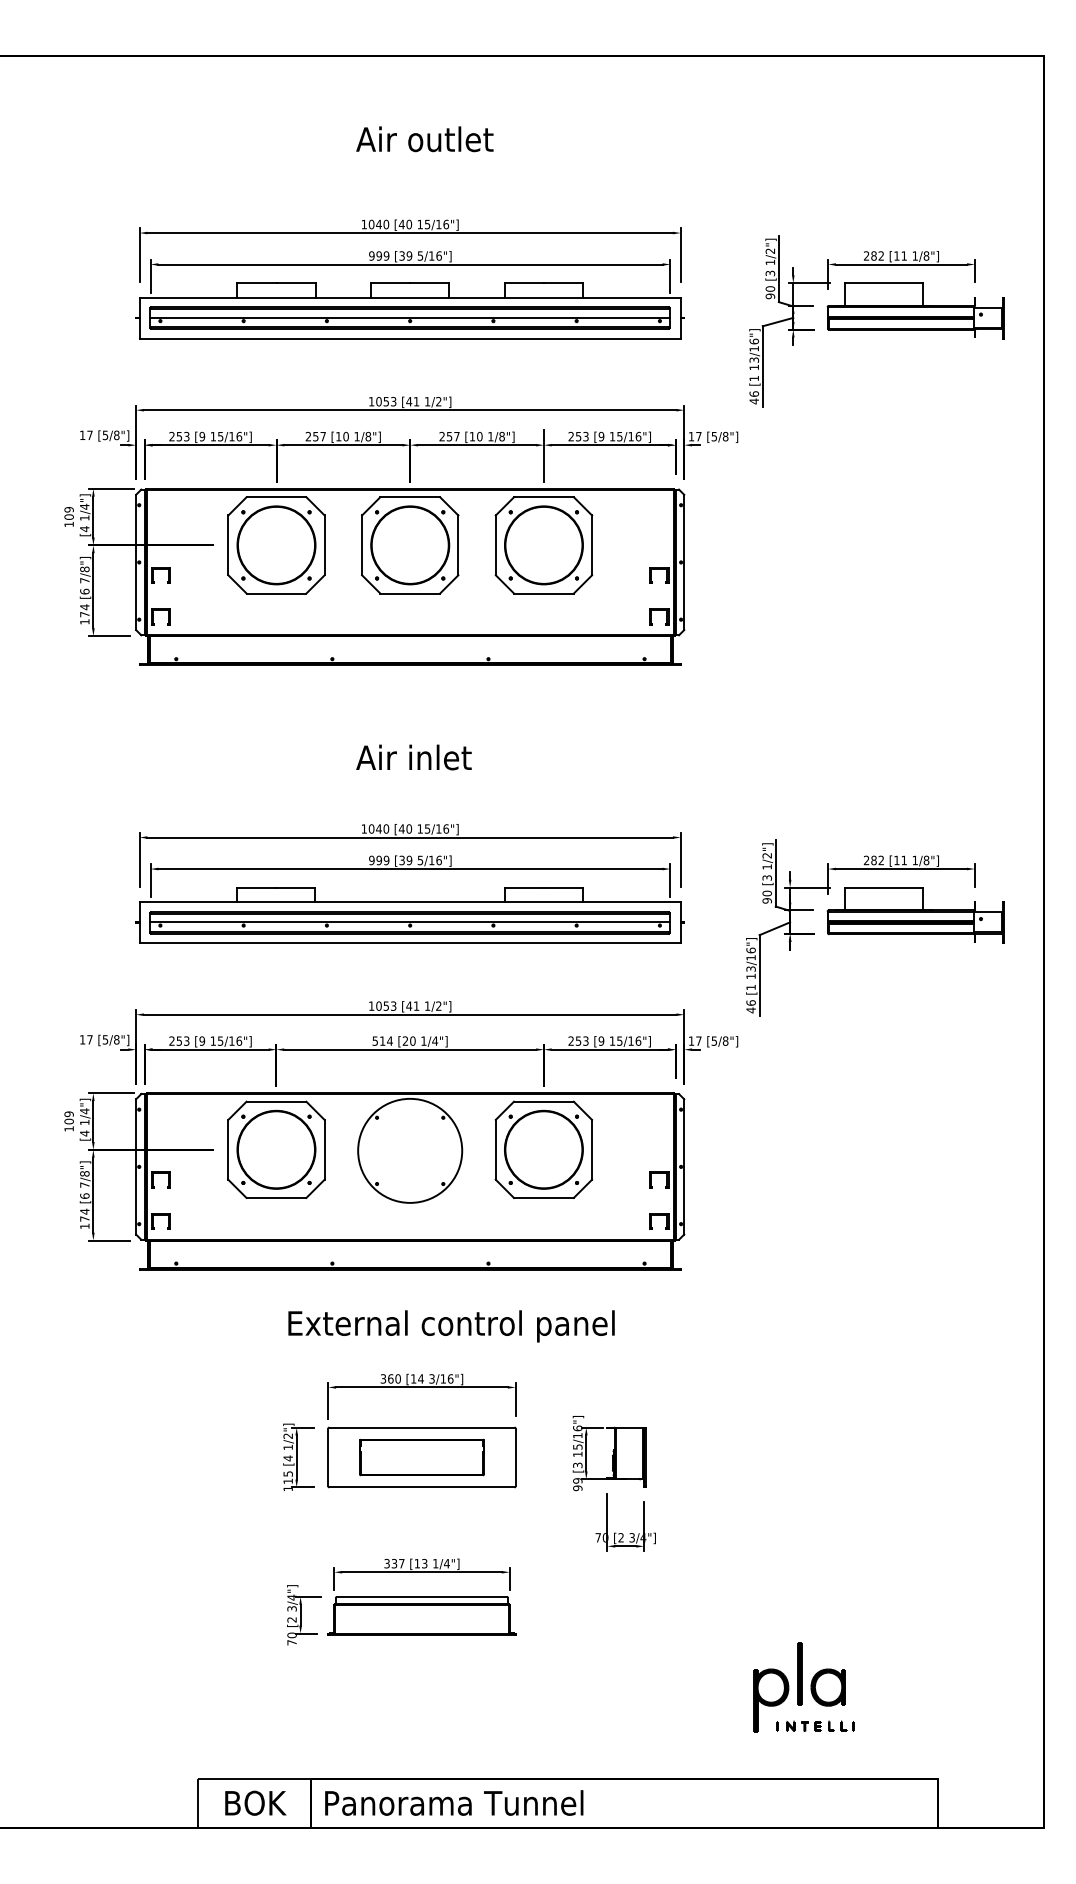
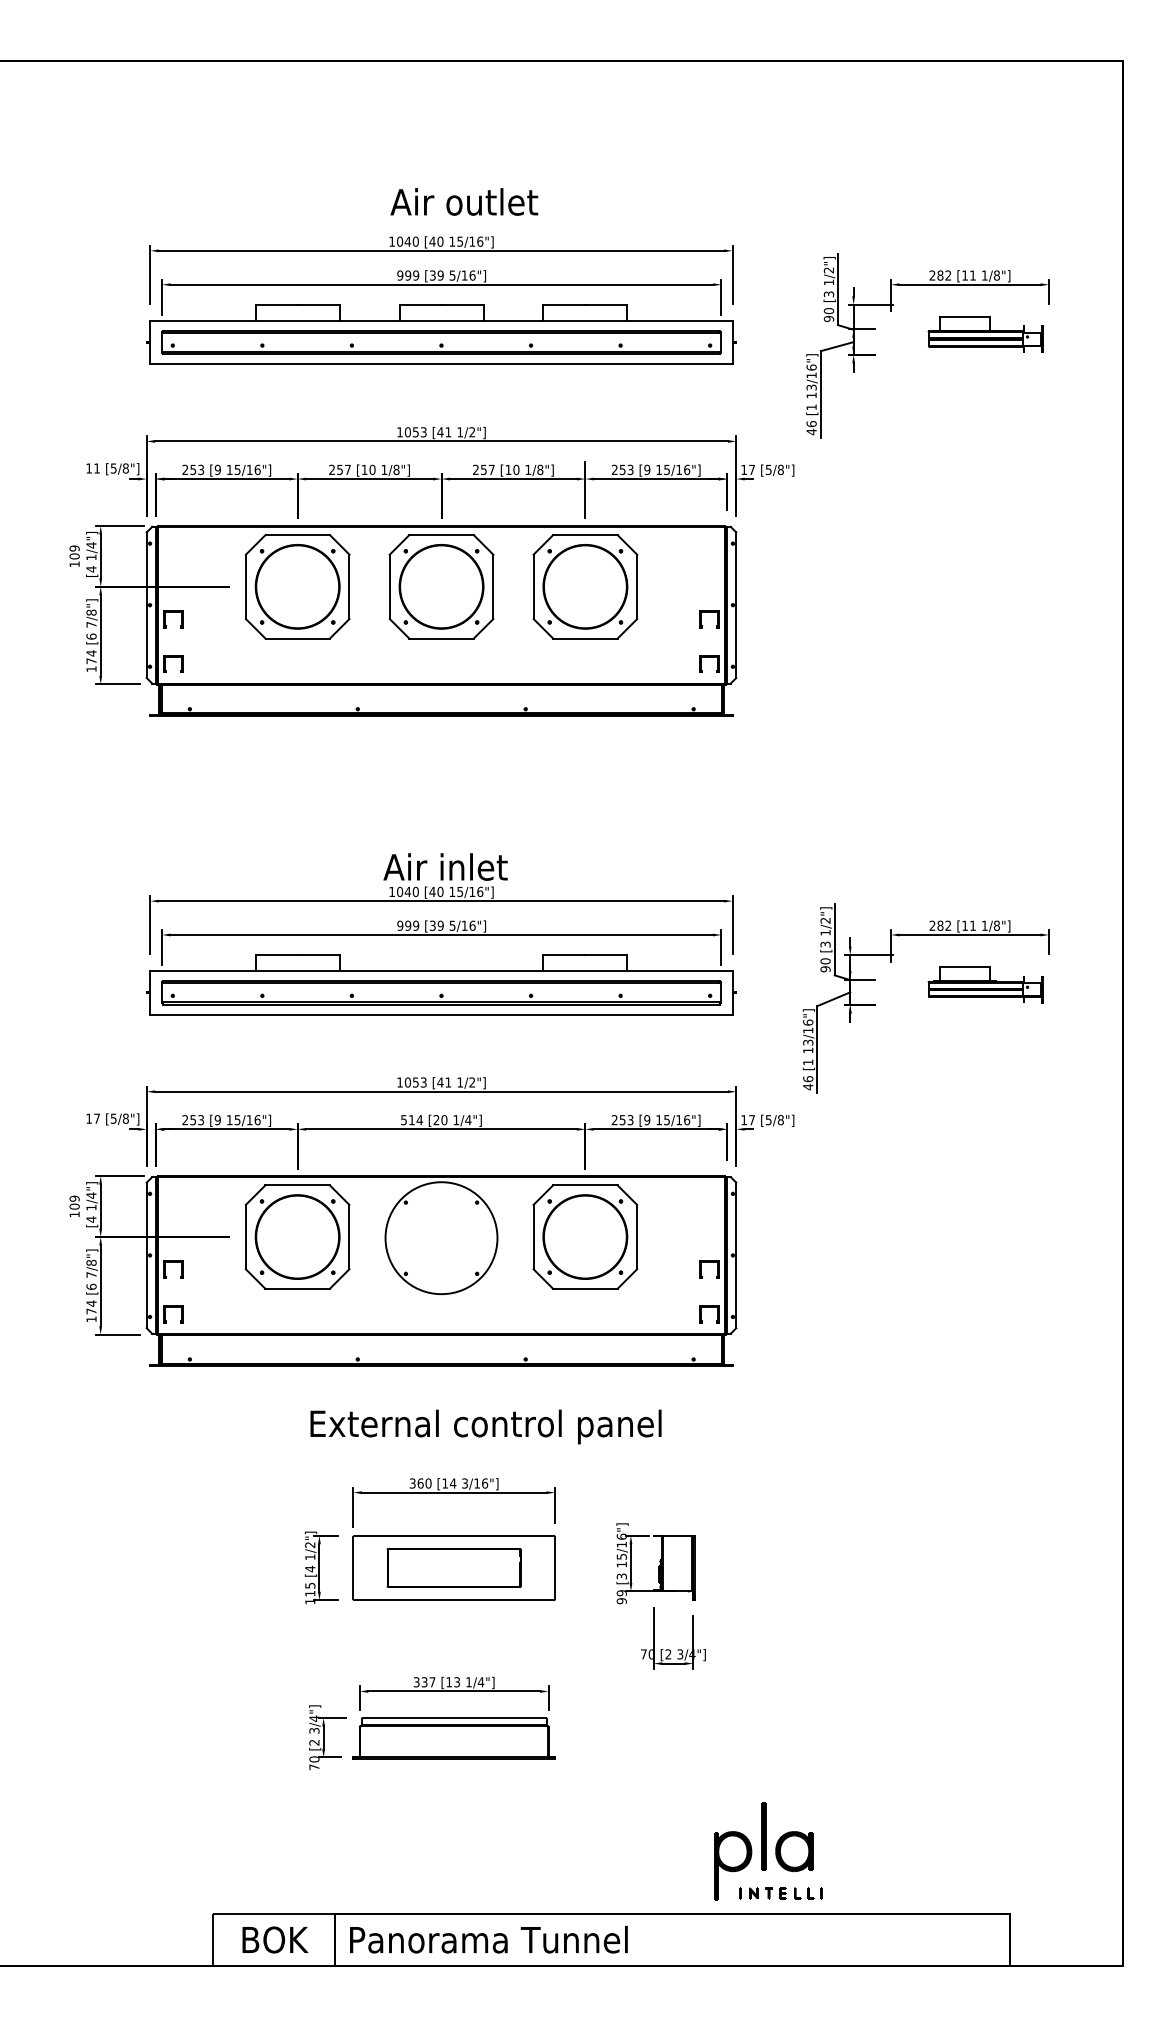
text: (425, 138) -> (464, 201), moved
part: (915, 310) -> (985, 334), size x0.6
line: (410, 318) -> (441, 342), removed
text: (89, 435) -> (96, 468), 17 -> 11
text: (413, 757) -> (445, 866), moved
part: (915, 915) -> (985, 984), size x0.6
line: (410, 922) -> (441, 992), removed
part: (804, 1687) -> (768, 1851), moved

